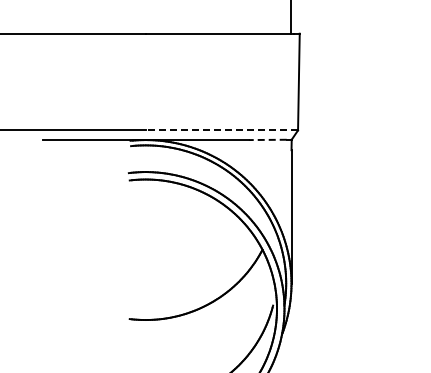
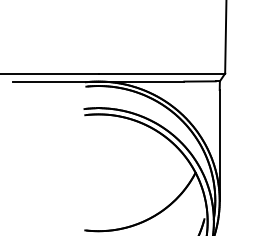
line: (221, 130) -> (161, 73), dashed -> solid
line: (267, 139) -> (199, 81), dashed -> solid

